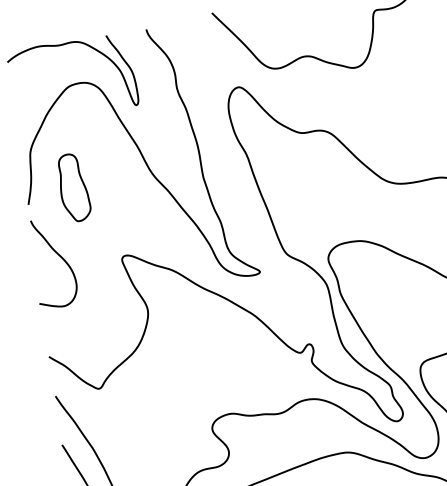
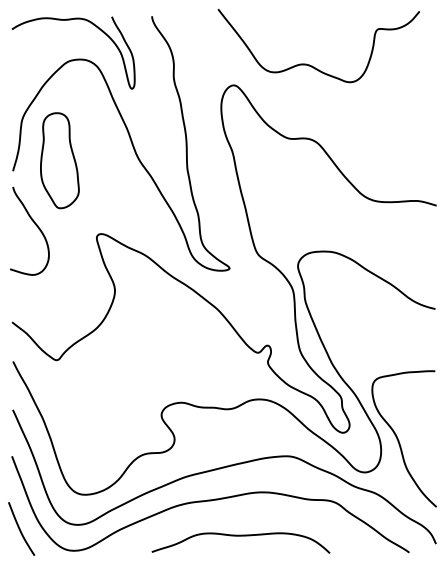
part: (73, 187) -> (59, 160), size x1.43

